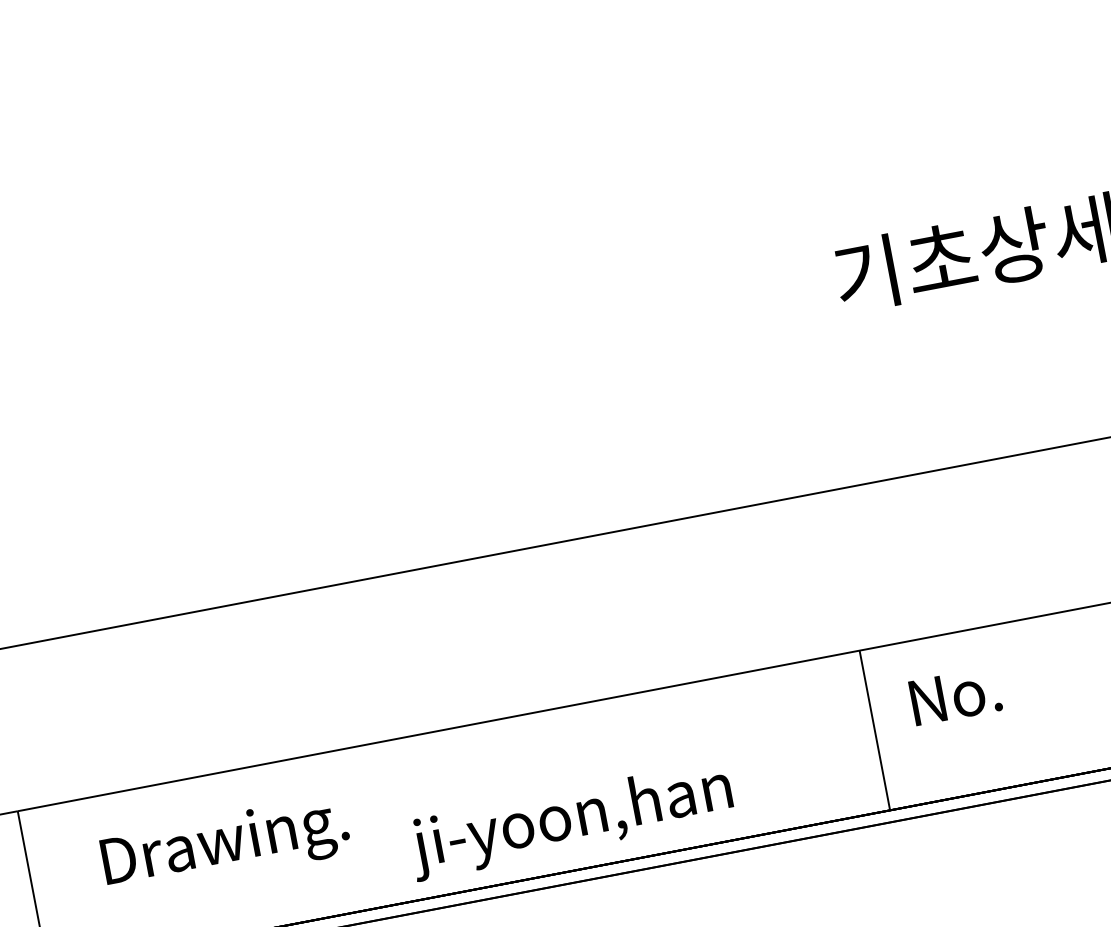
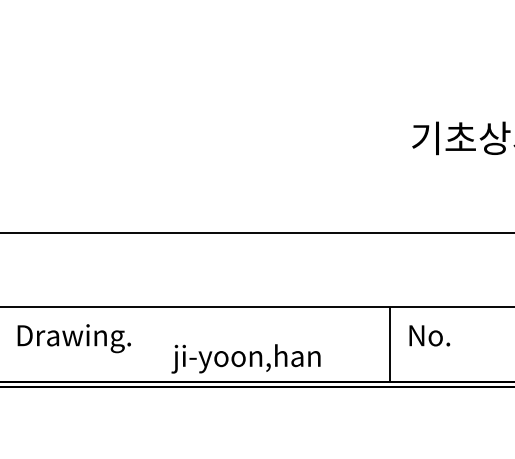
text: (223, 845) -> (73, 338), moved

